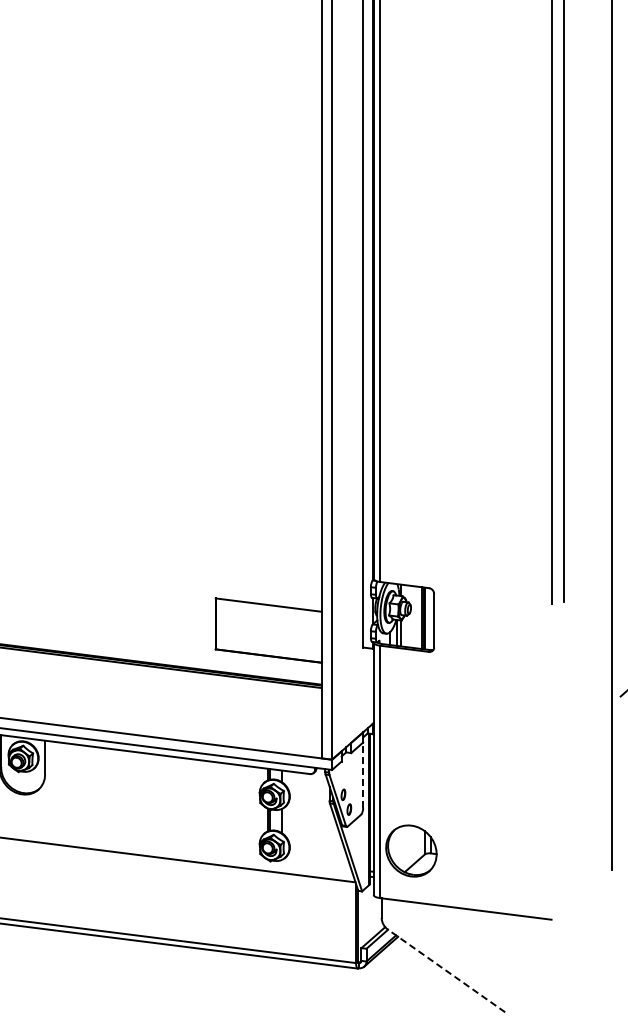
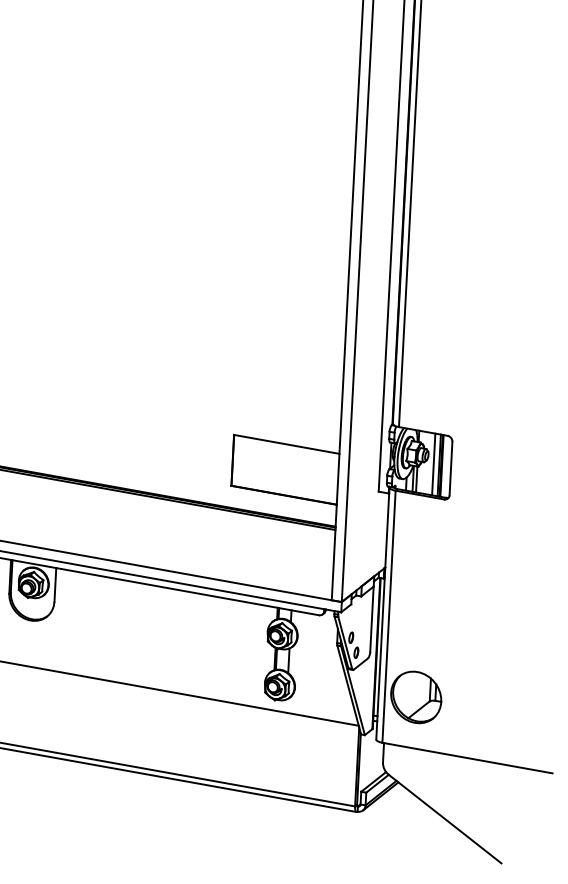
line: (416, 617) -> (433, 464), added
line: (363, 775) -> (372, 619), dashed -> solid
line: (446, 970) -> (445, 818), dashed -> solid

